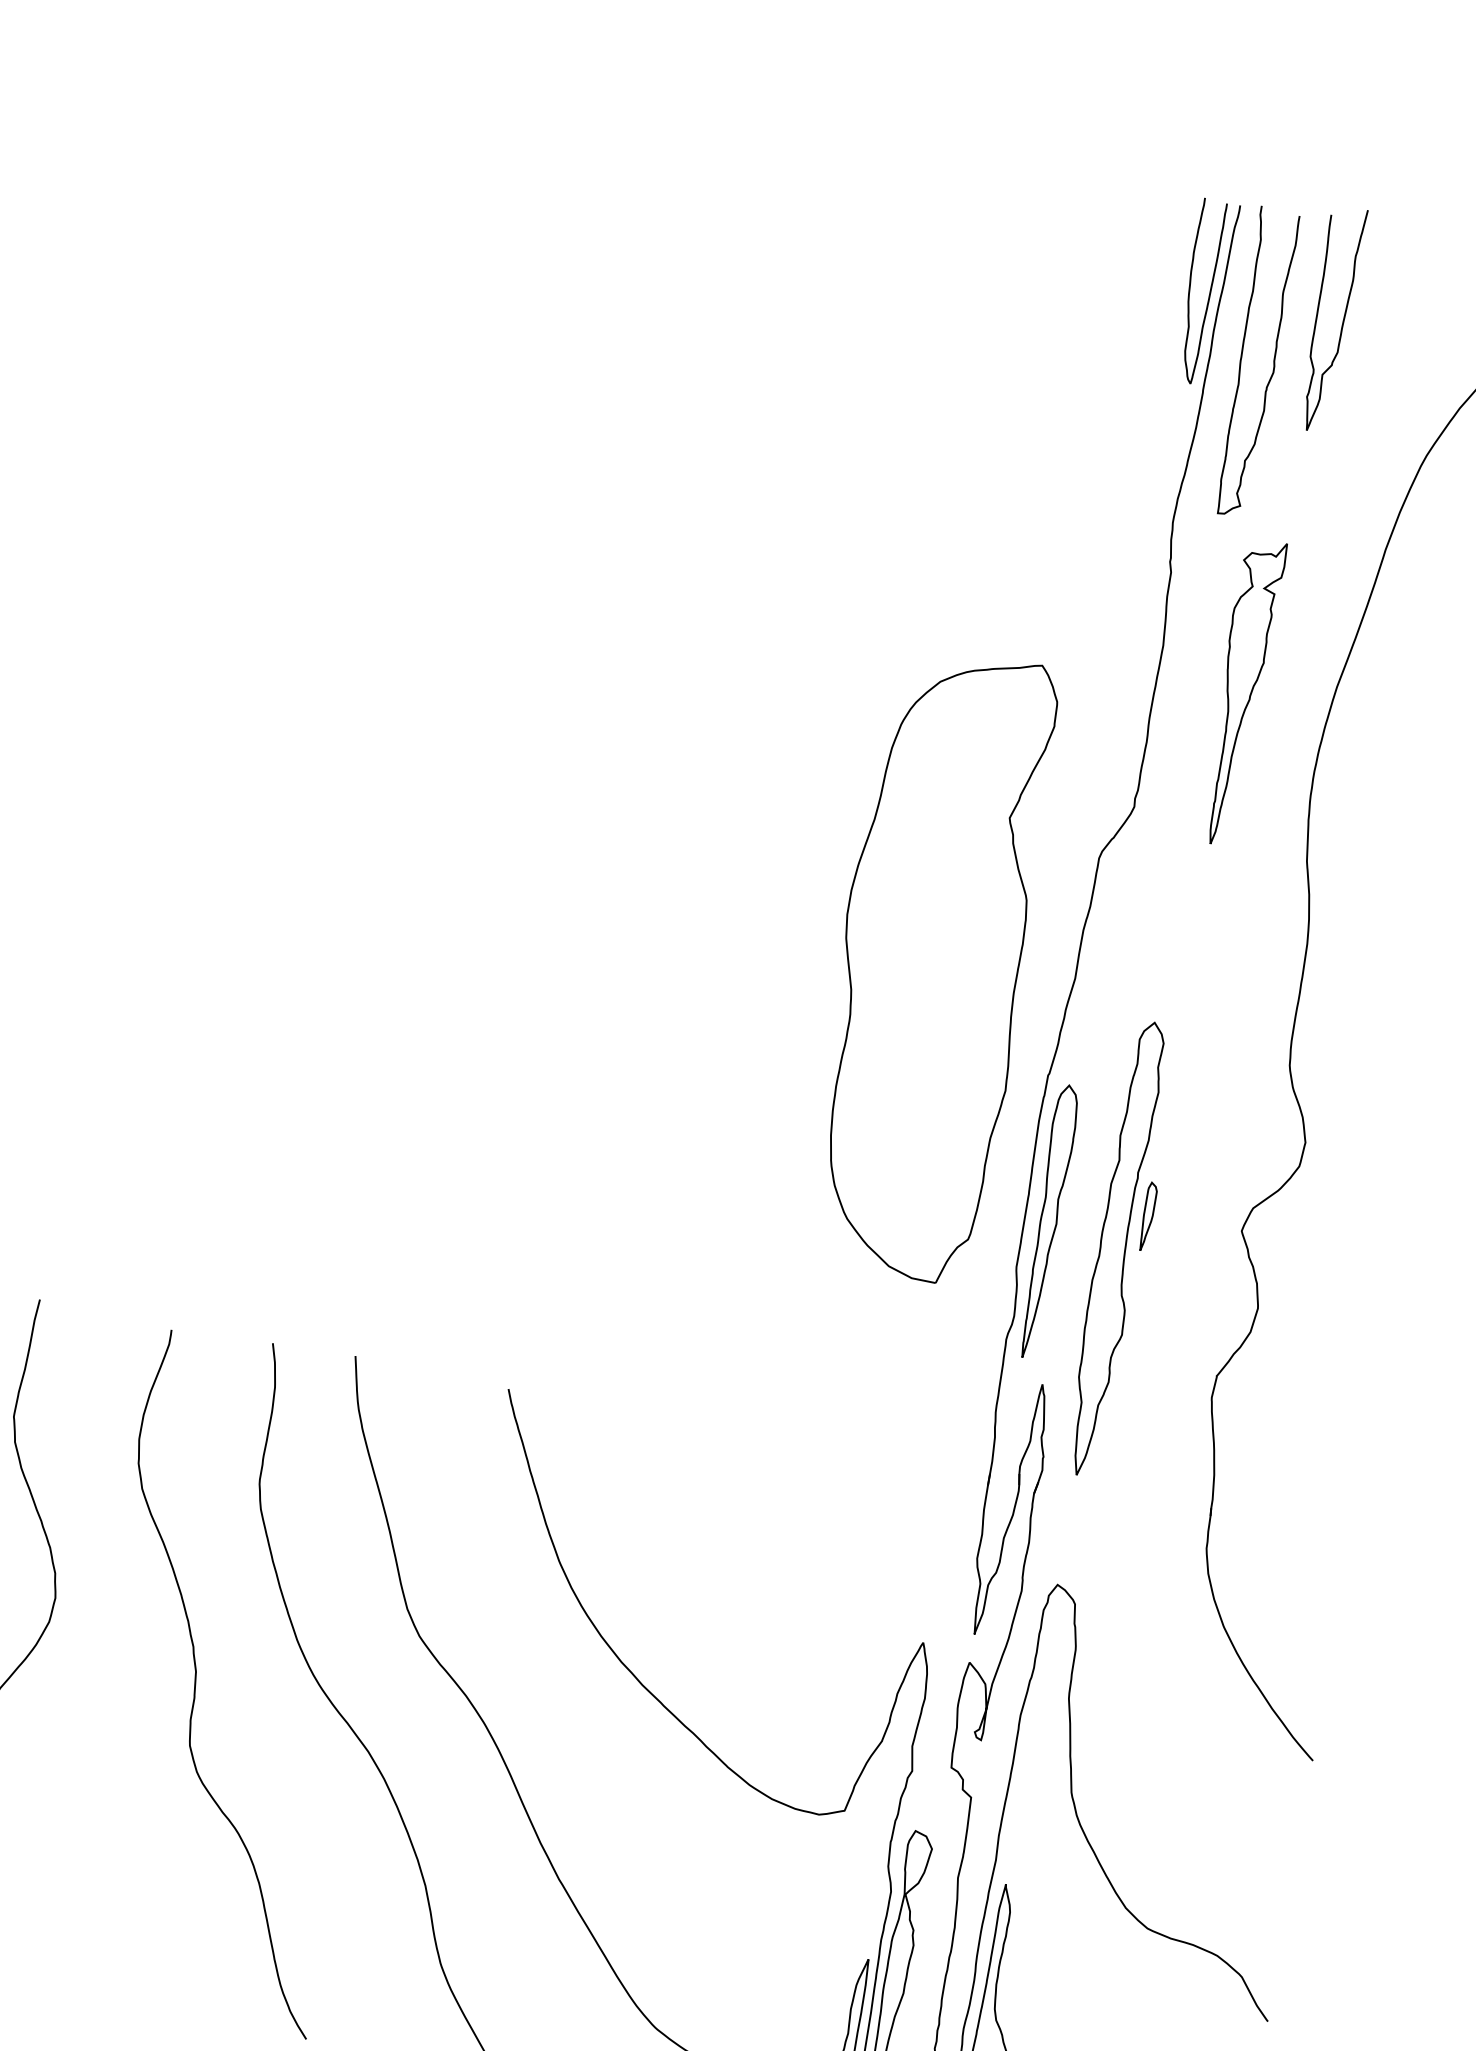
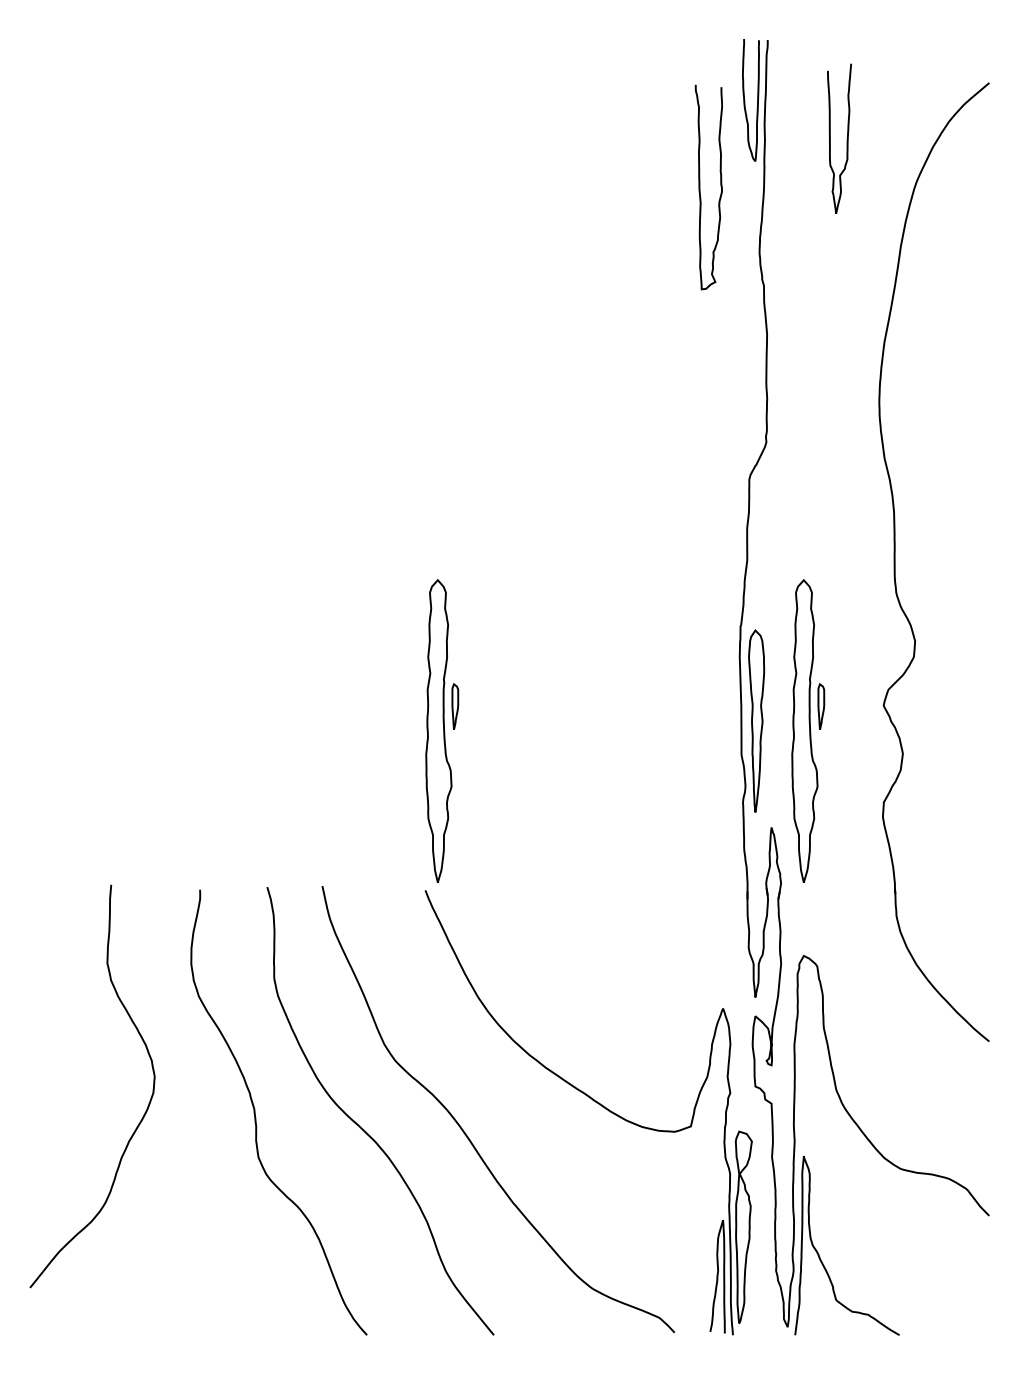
curve: (1341, 320) -> (846, 138), moved
curve: (1242, 360) -> (700, 187), moved
part: (1240, 691) -> (822, 355), removed
part: (933, 964) -> (653, 567), removed
part: (575, 1154) -> (442, 730), added

